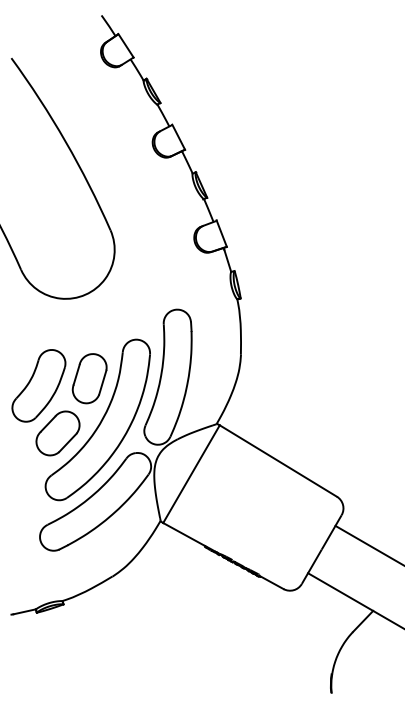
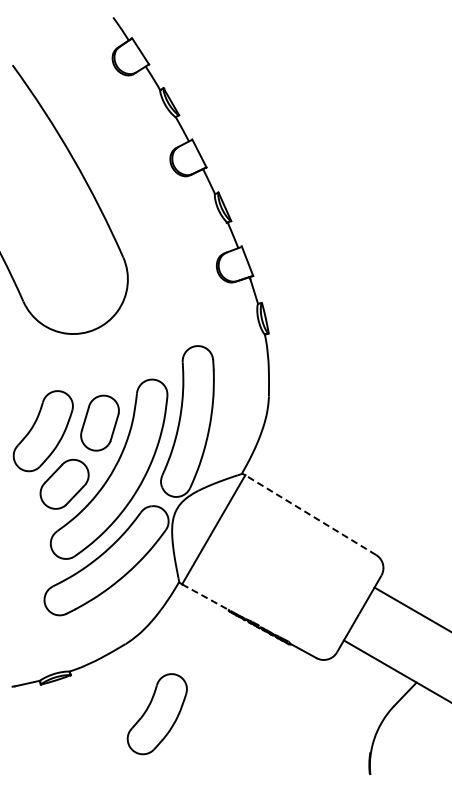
line: (278, 461) -> (310, 515), solid -> dashed
line: (185, 534) -> (206, 597), solid -> dashed
part: (140, 639) -> (156, 714), added

